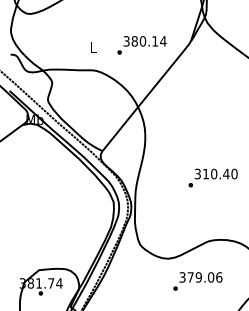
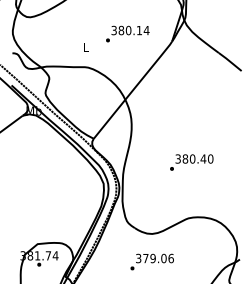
text: (141, 44) -> (127, 33), moved
text: (206, 173) -> (185, 158), 310.40 -> 380.40
text: (197, 280) -> (151, 261), moved

